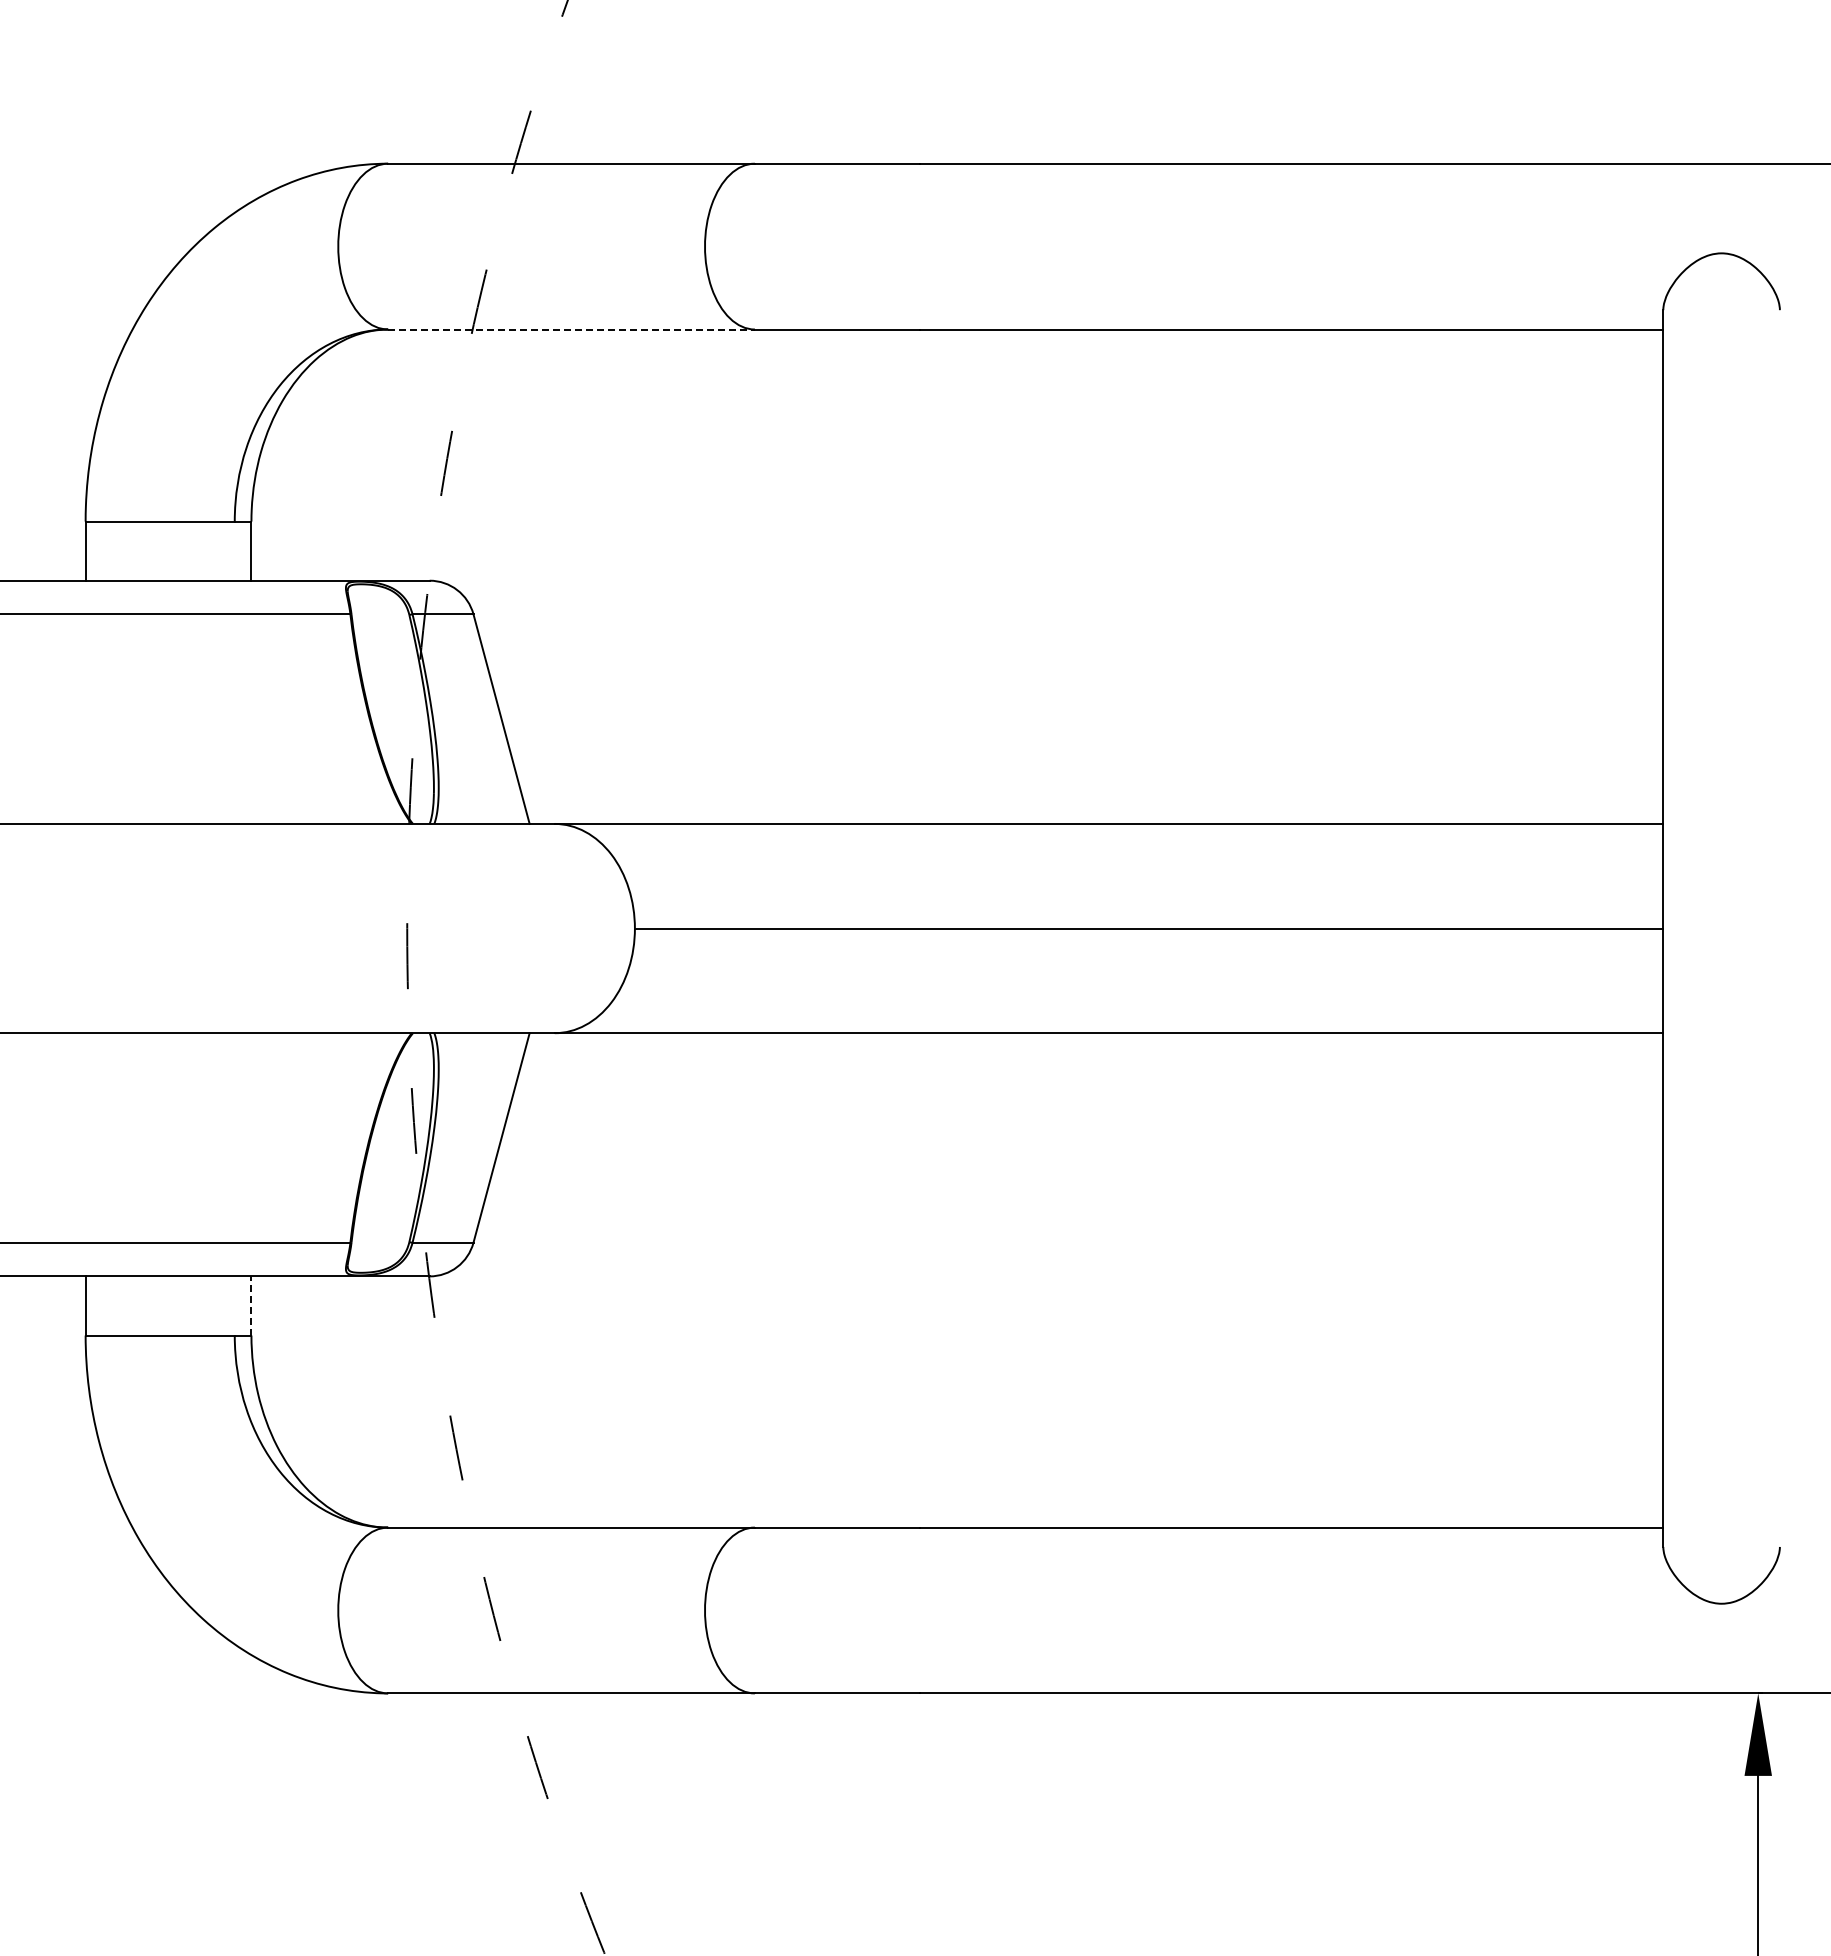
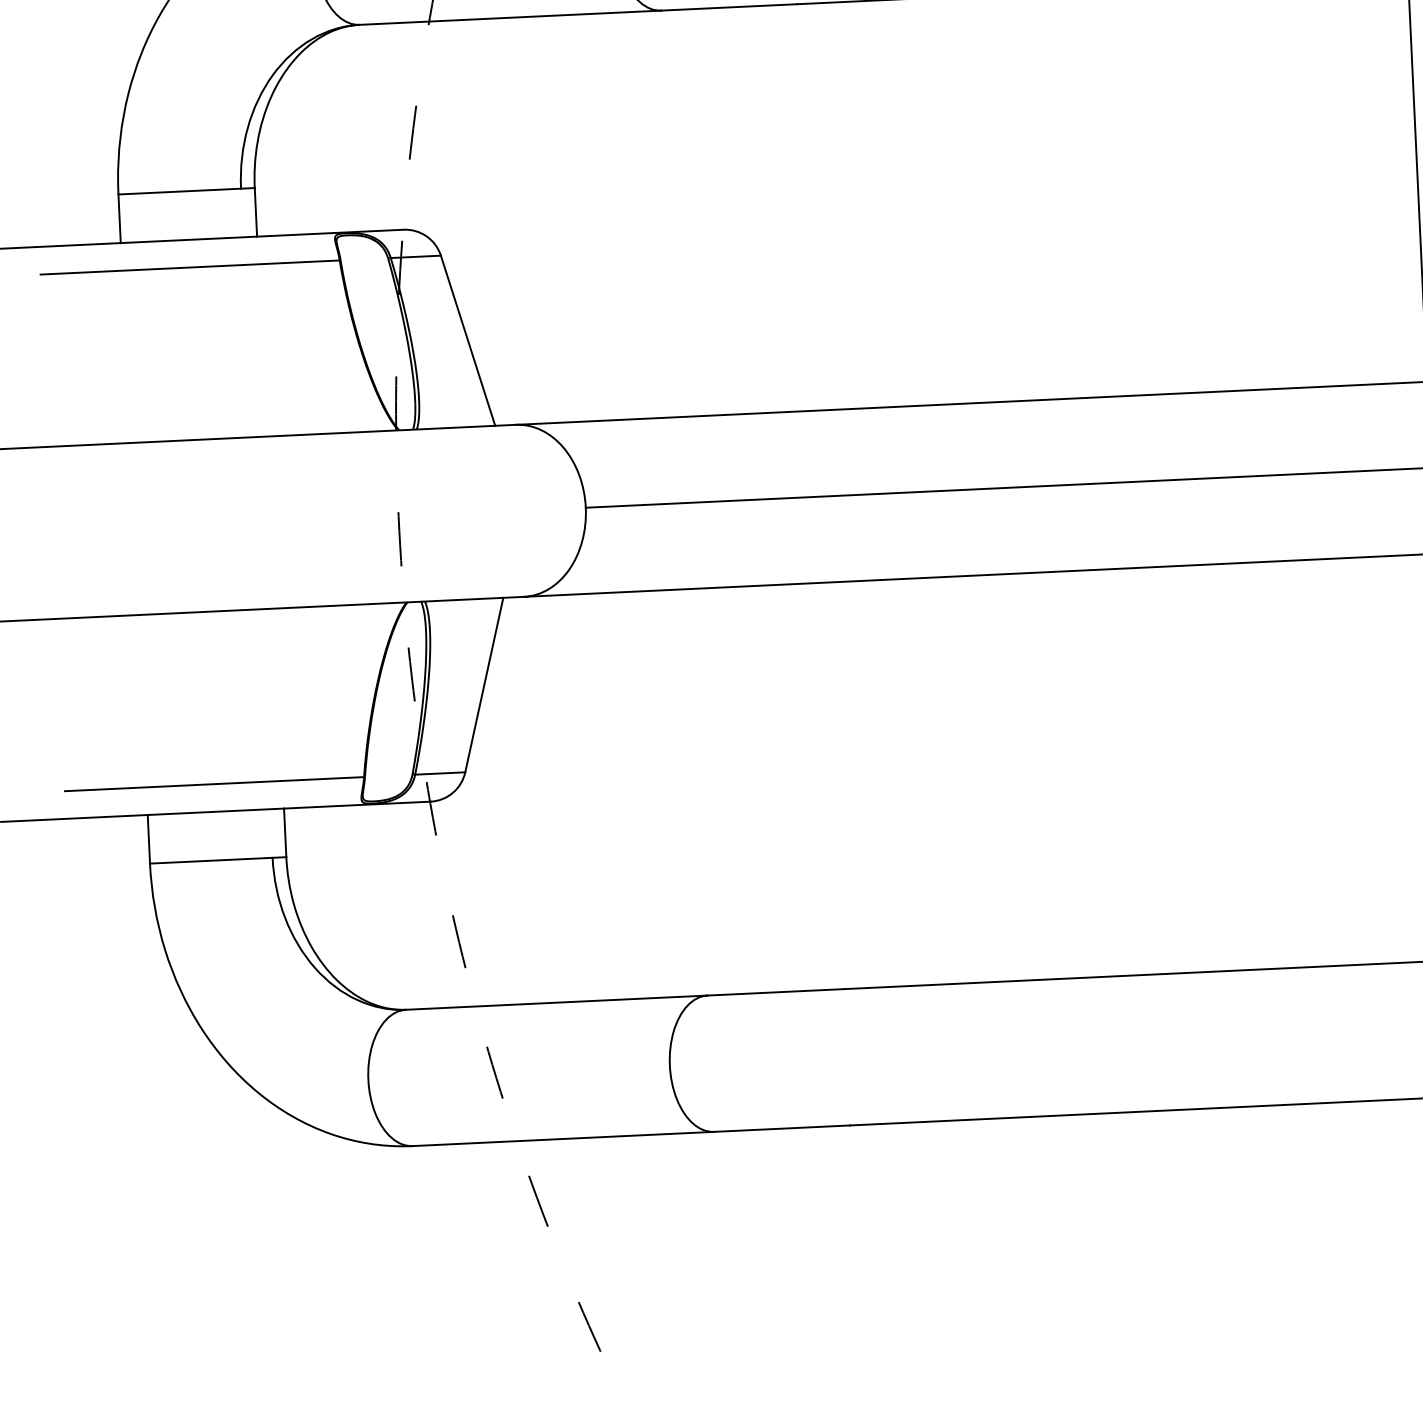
line: (572, 329) -> (511, 17), dashed -> solid
line: (251, 1305) -> (285, 832), dashed -> solid

